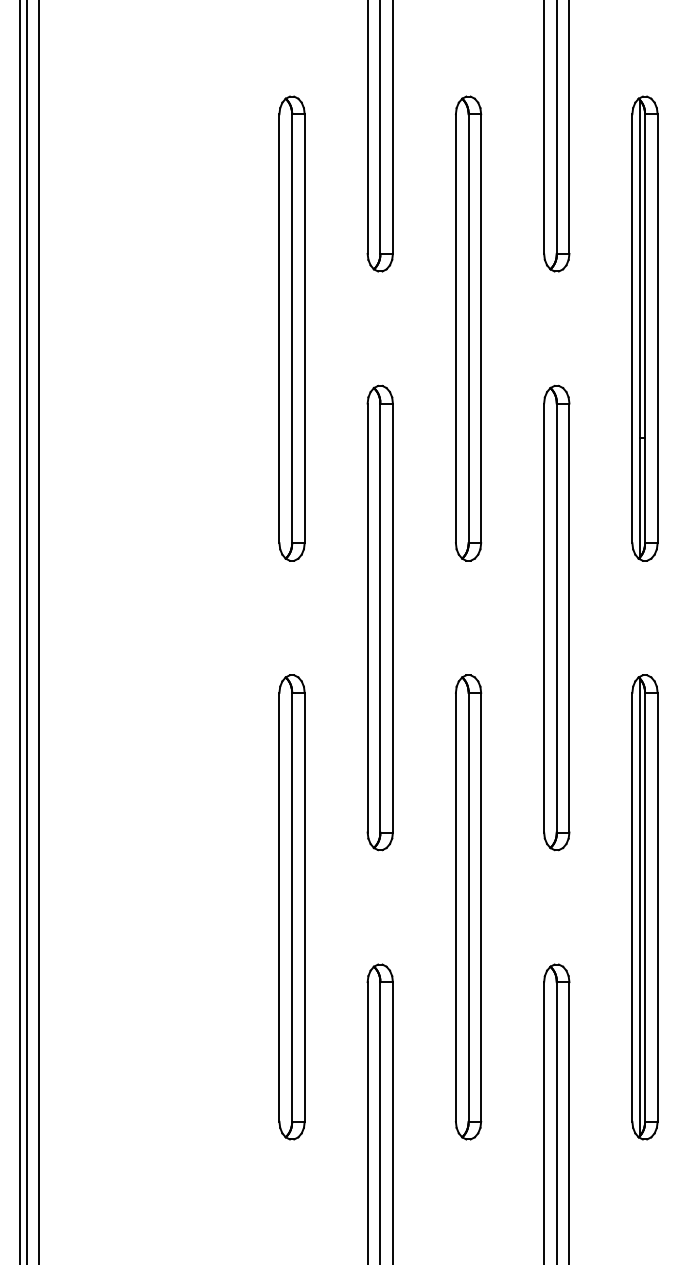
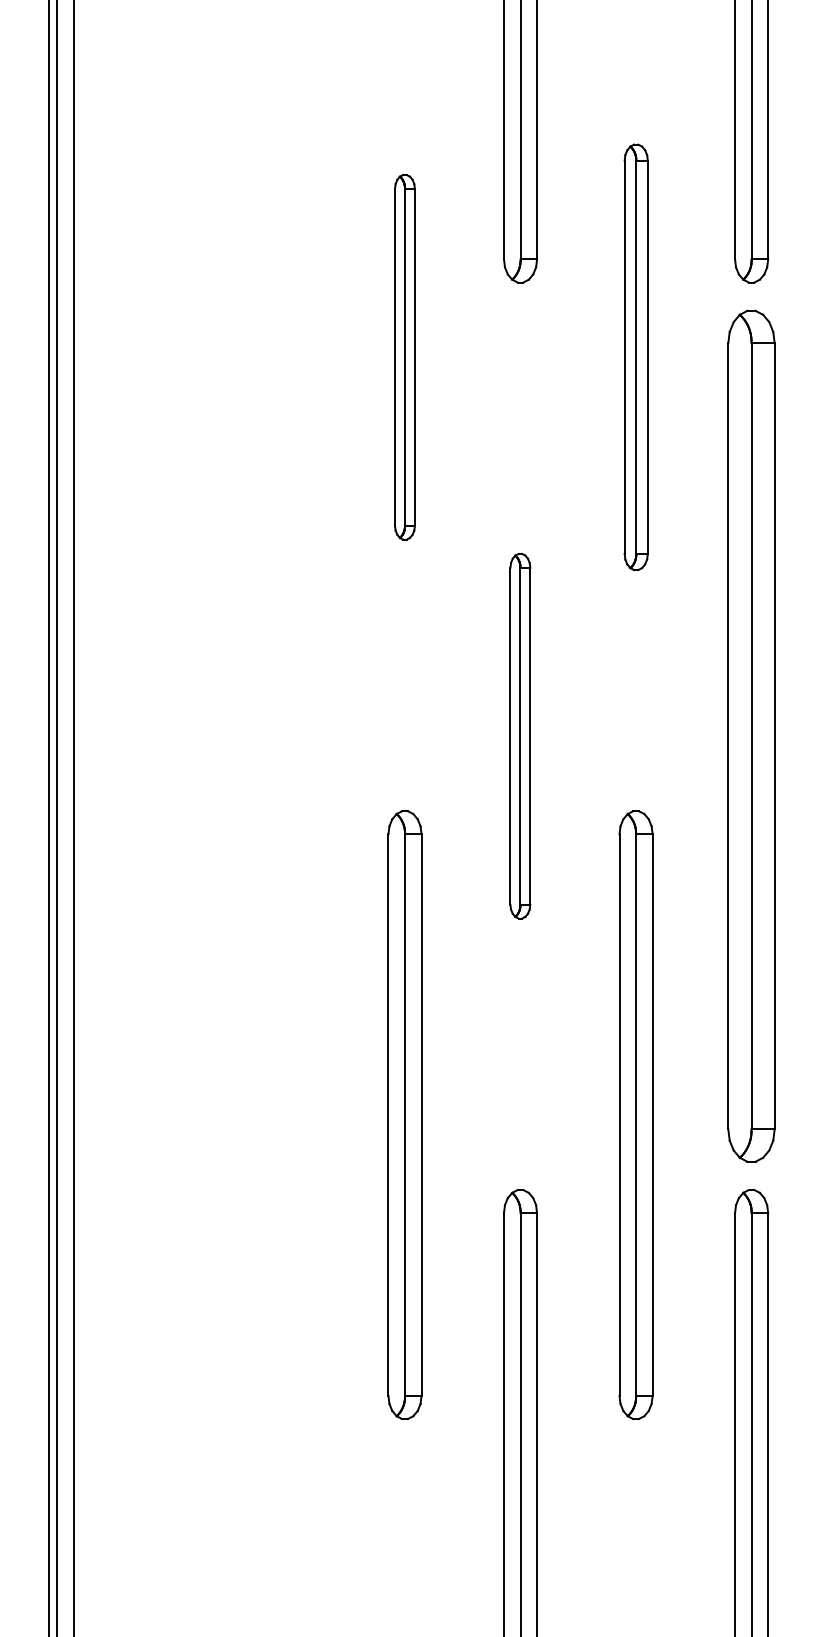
part: (291, 328) -> (404, 357), size x0.6
part: (468, 328) -> (636, 357), size x0.7
part: (379, 617) -> (519, 735), size x0.6
part: (556, 617) -> (751, 735), size x1.4

